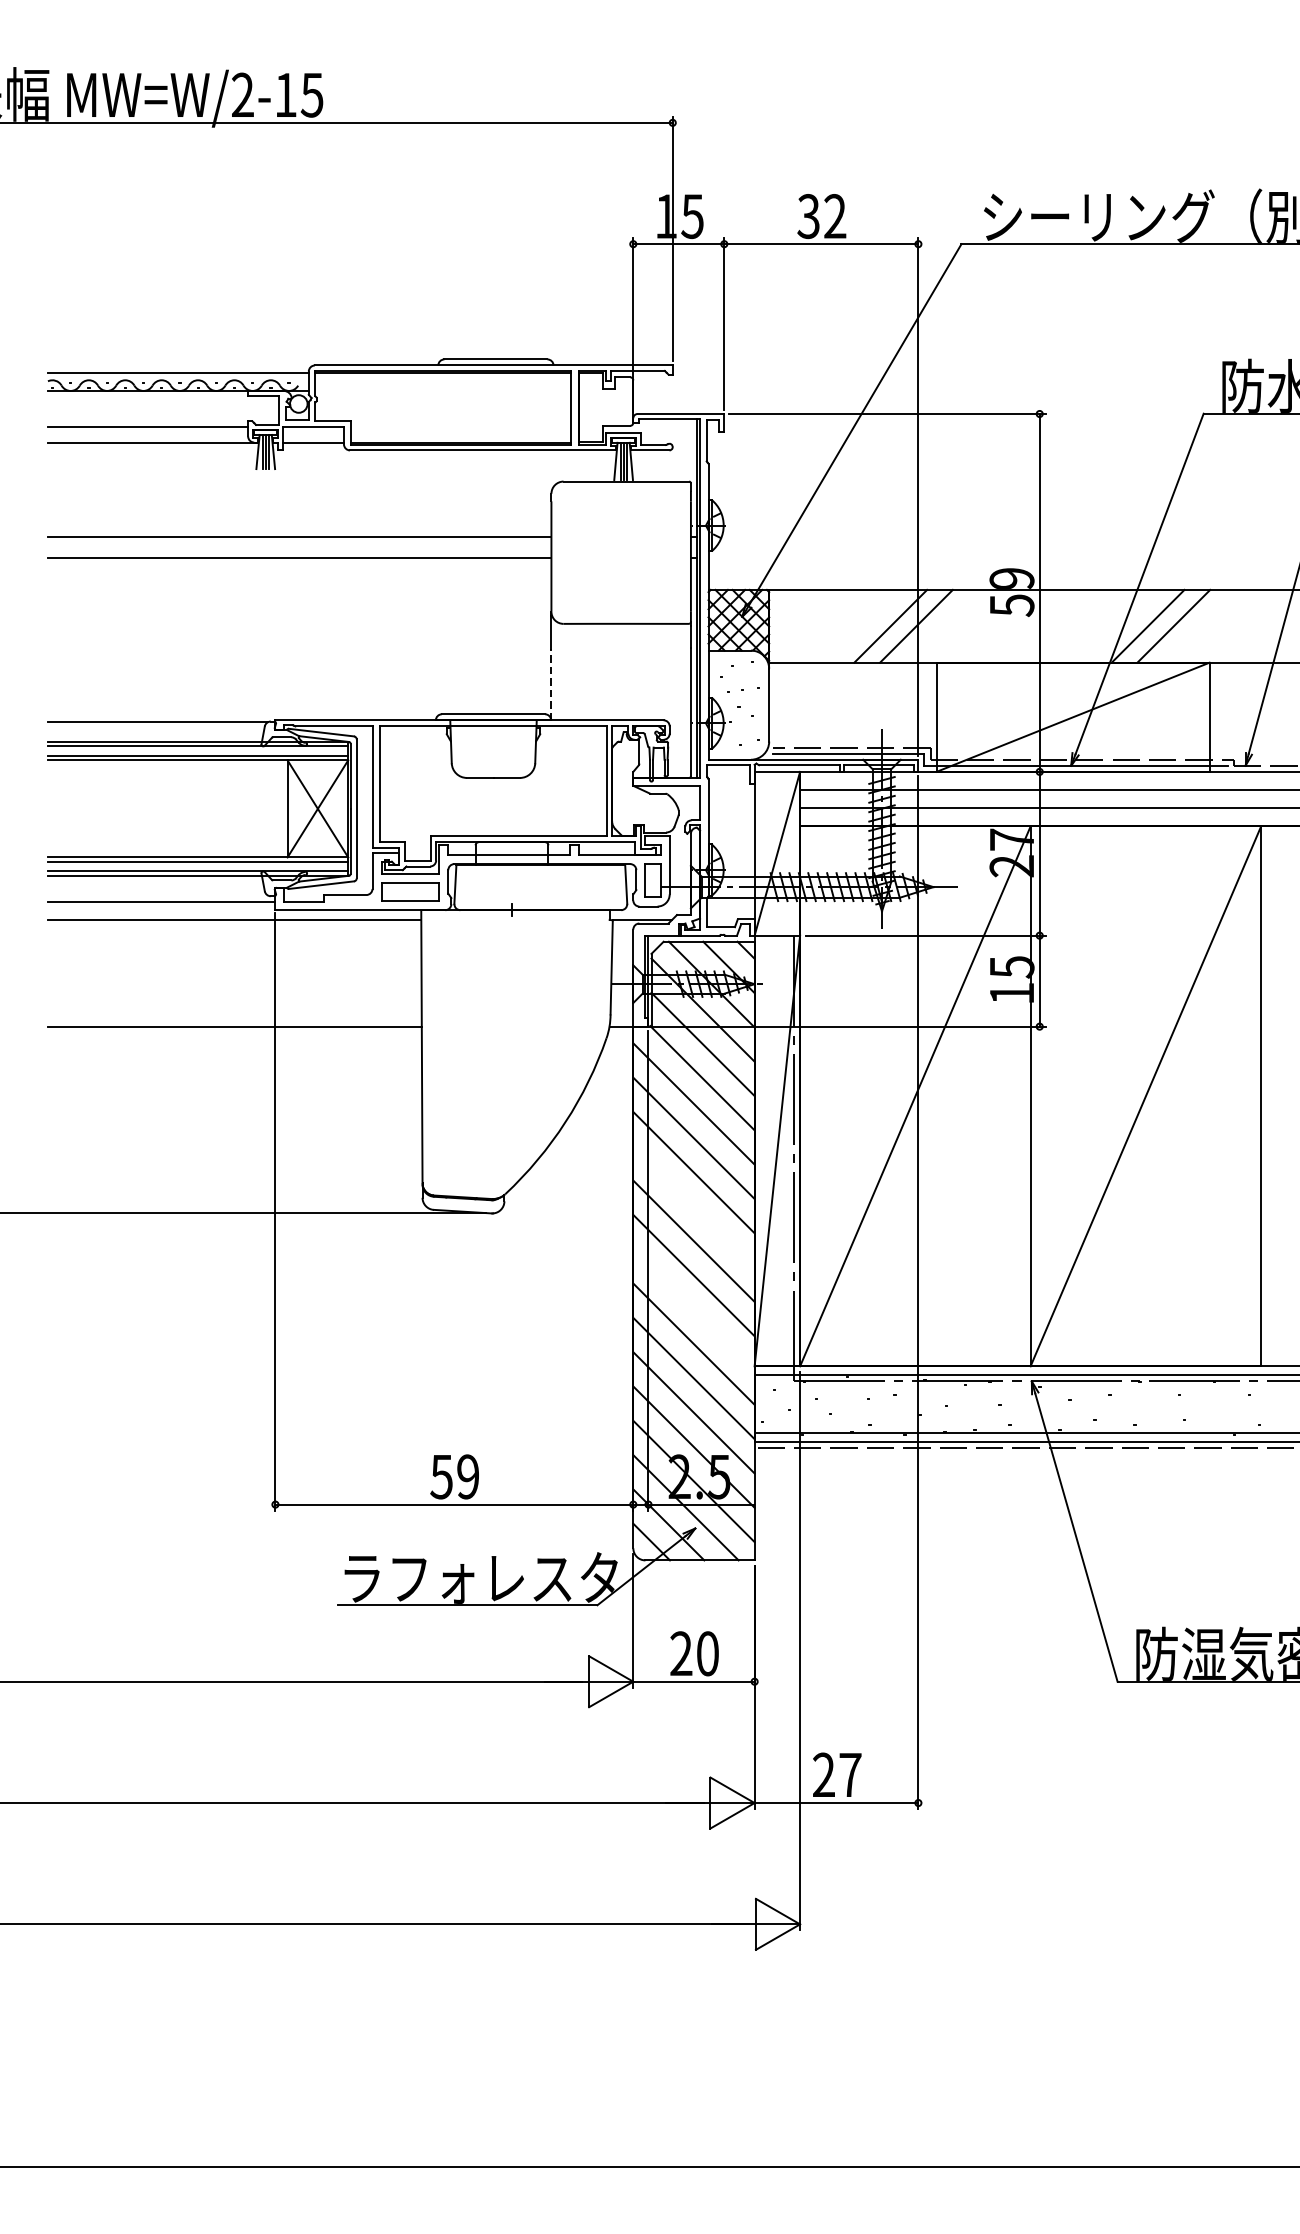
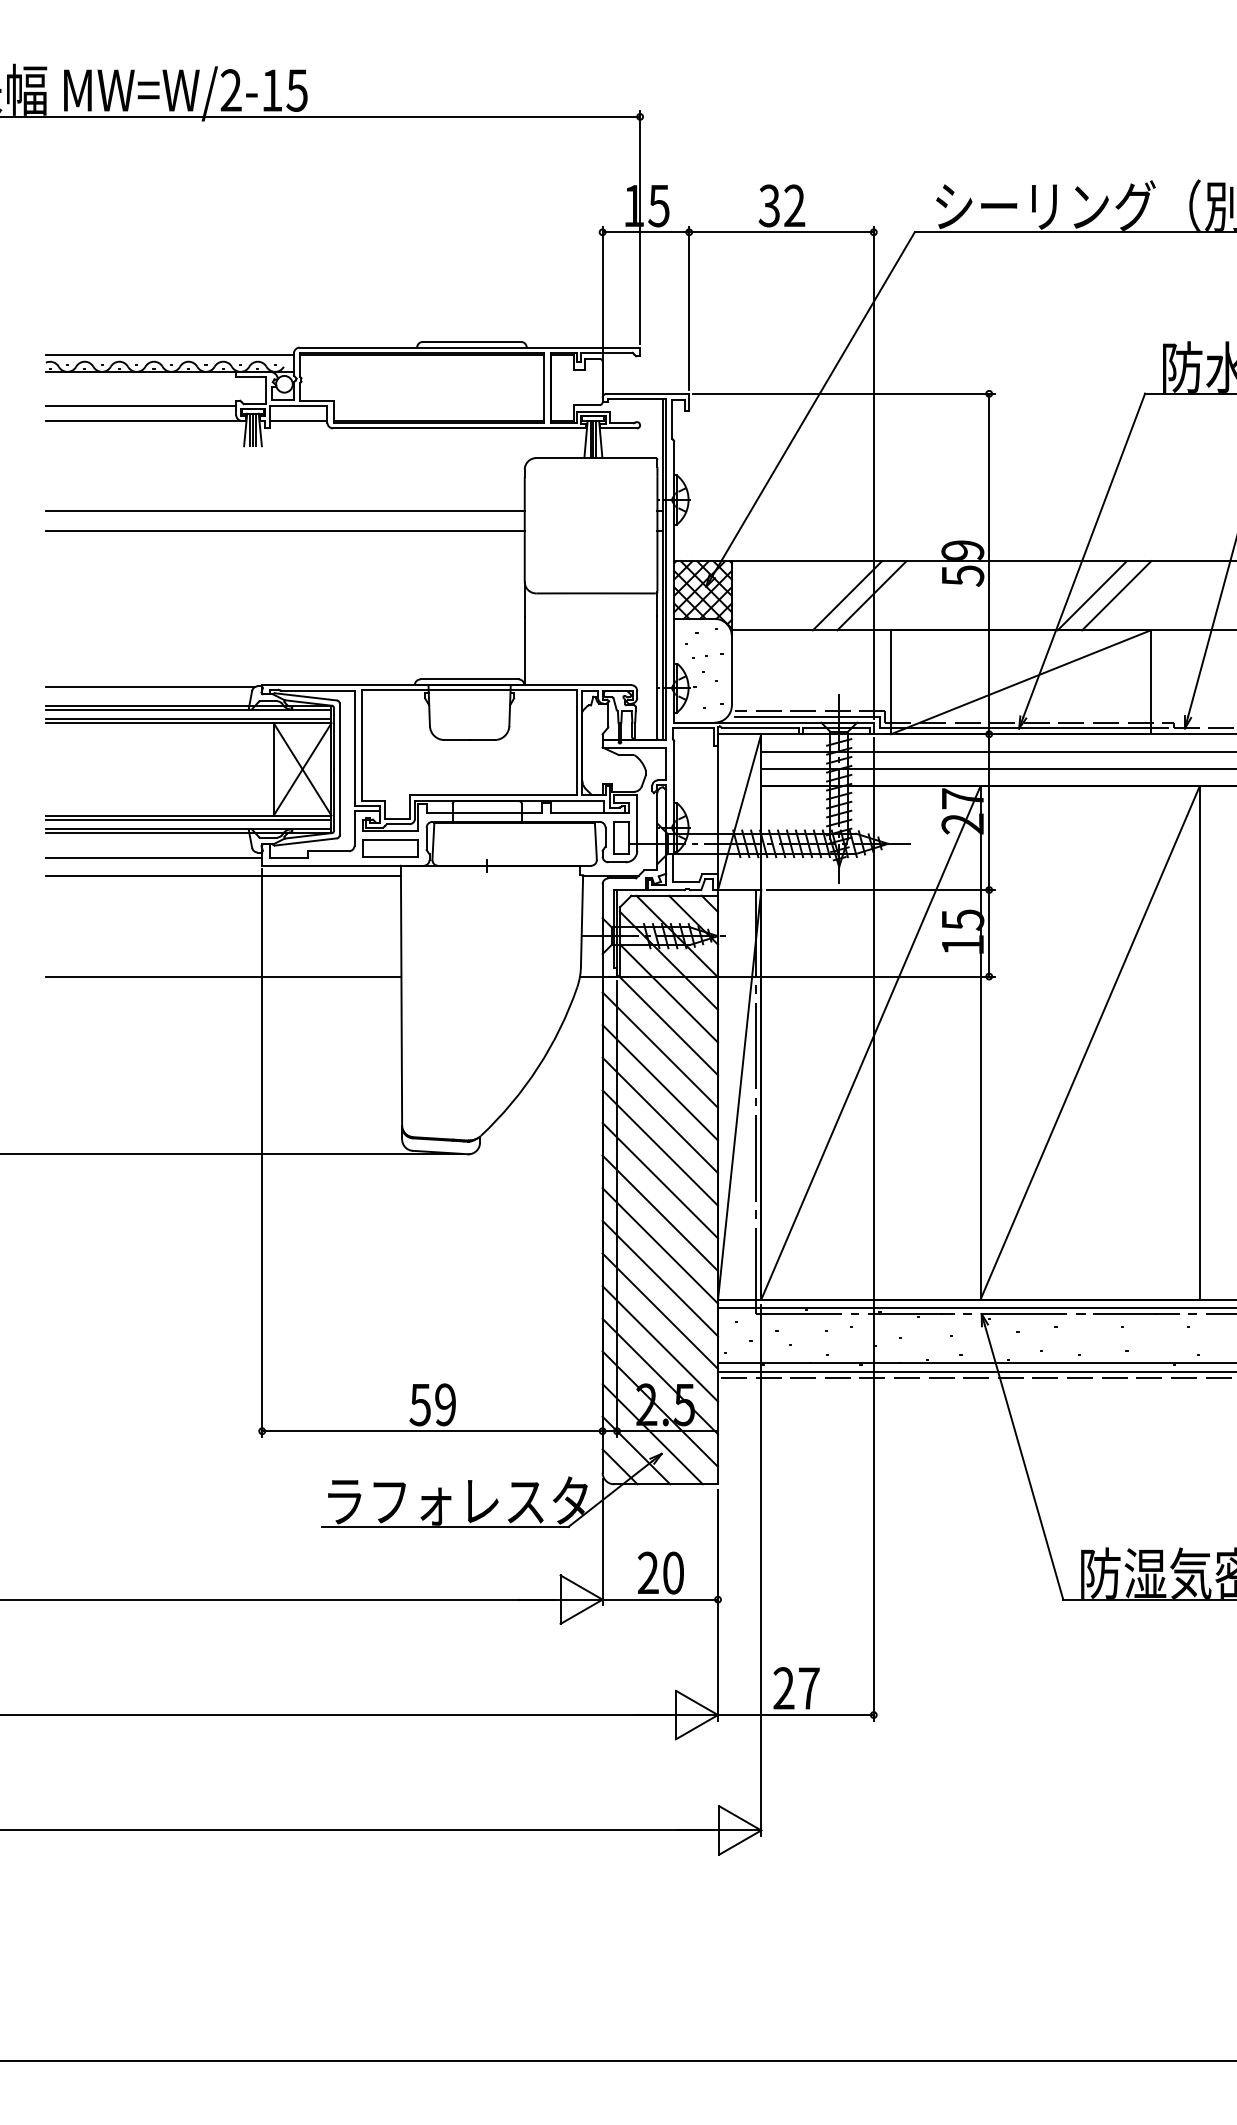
line: (551, 683) -> (524, 650), dashed -> solid
line: (694, 1206) -> (660, 1147), added
line: (694, 1309) -> (660, 1245), added

